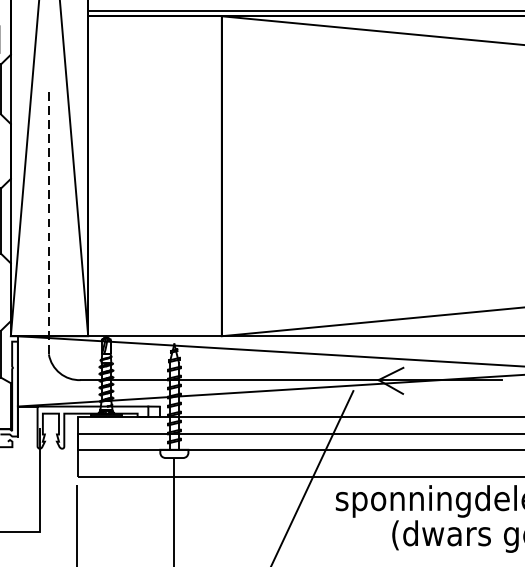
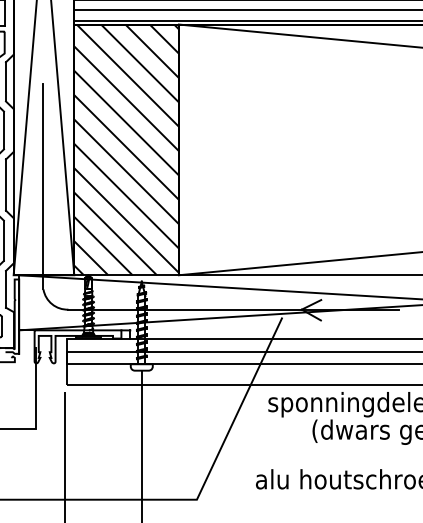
hatch: (154, 175) -> (126, 149), added
line: (48, 222) -> (43, 186), dashed -> solid

